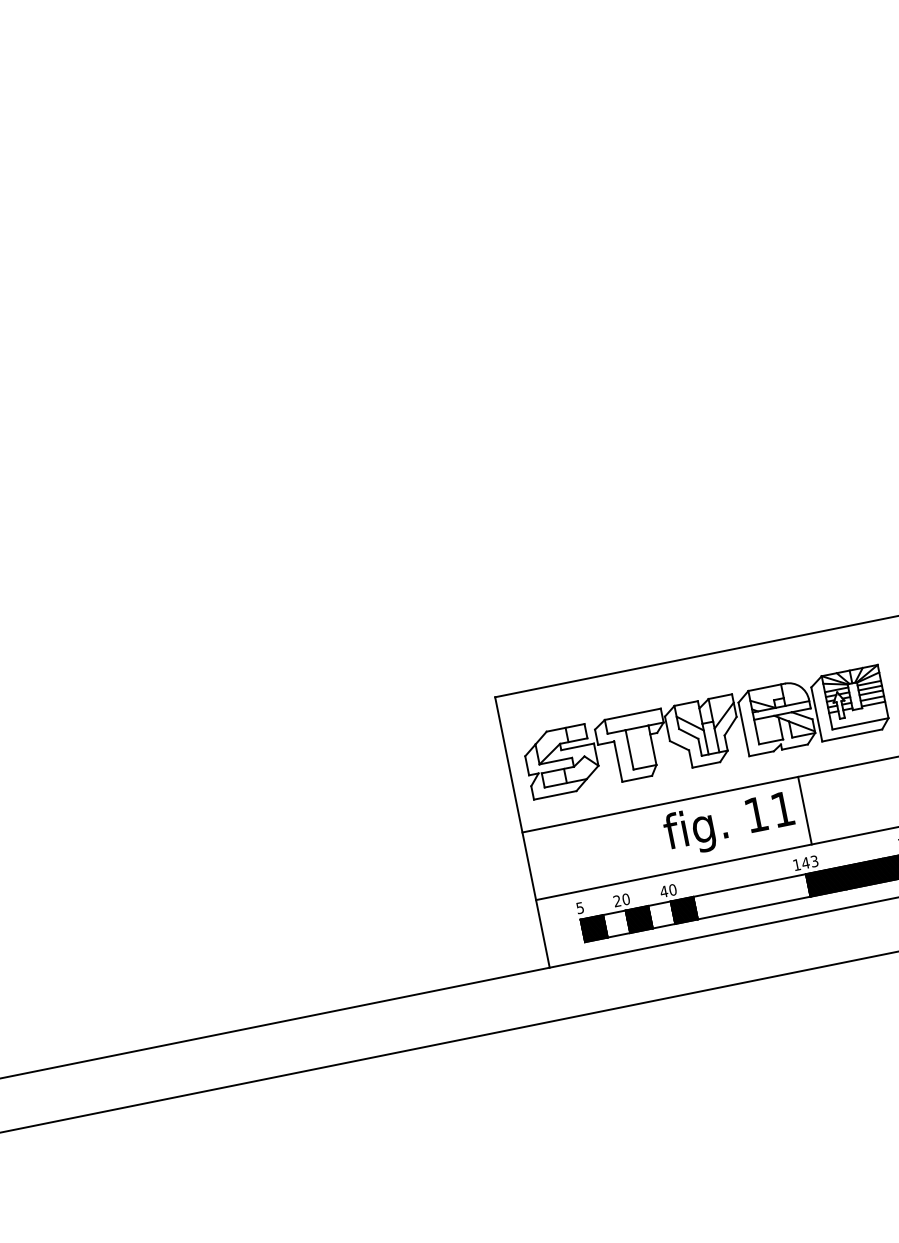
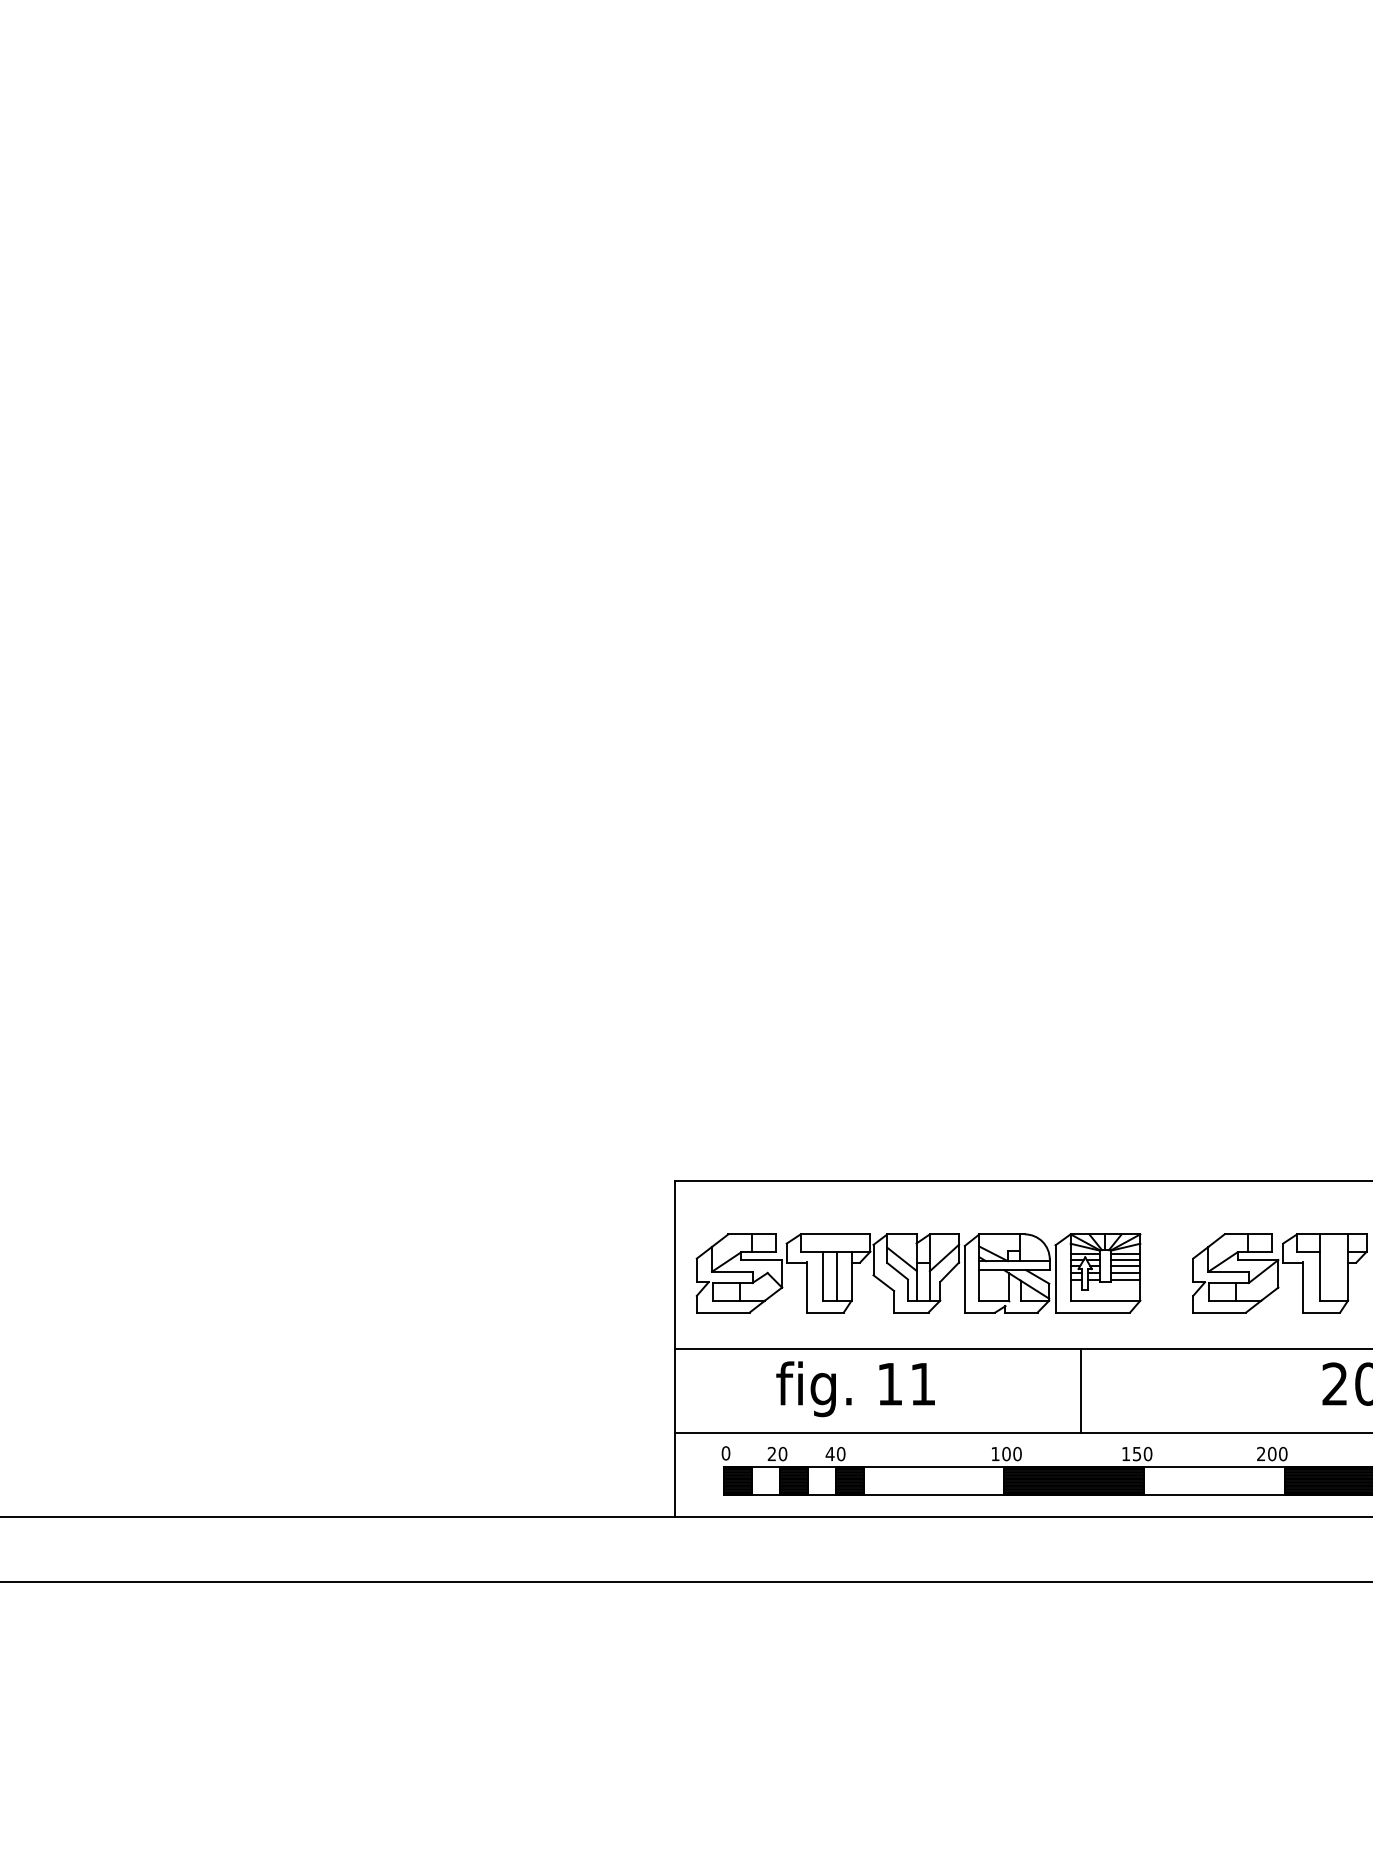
line: (640, 747) -> (836, 1275), added
line: (805, 810) -> (1081, 1391), moved
text: (729, 824) -> (855, 1389), moved
text: (809, 861) -> (1011, 1453), 143 -> 100
text: (579, 908) -> (725, 1453), 5 -> 0

